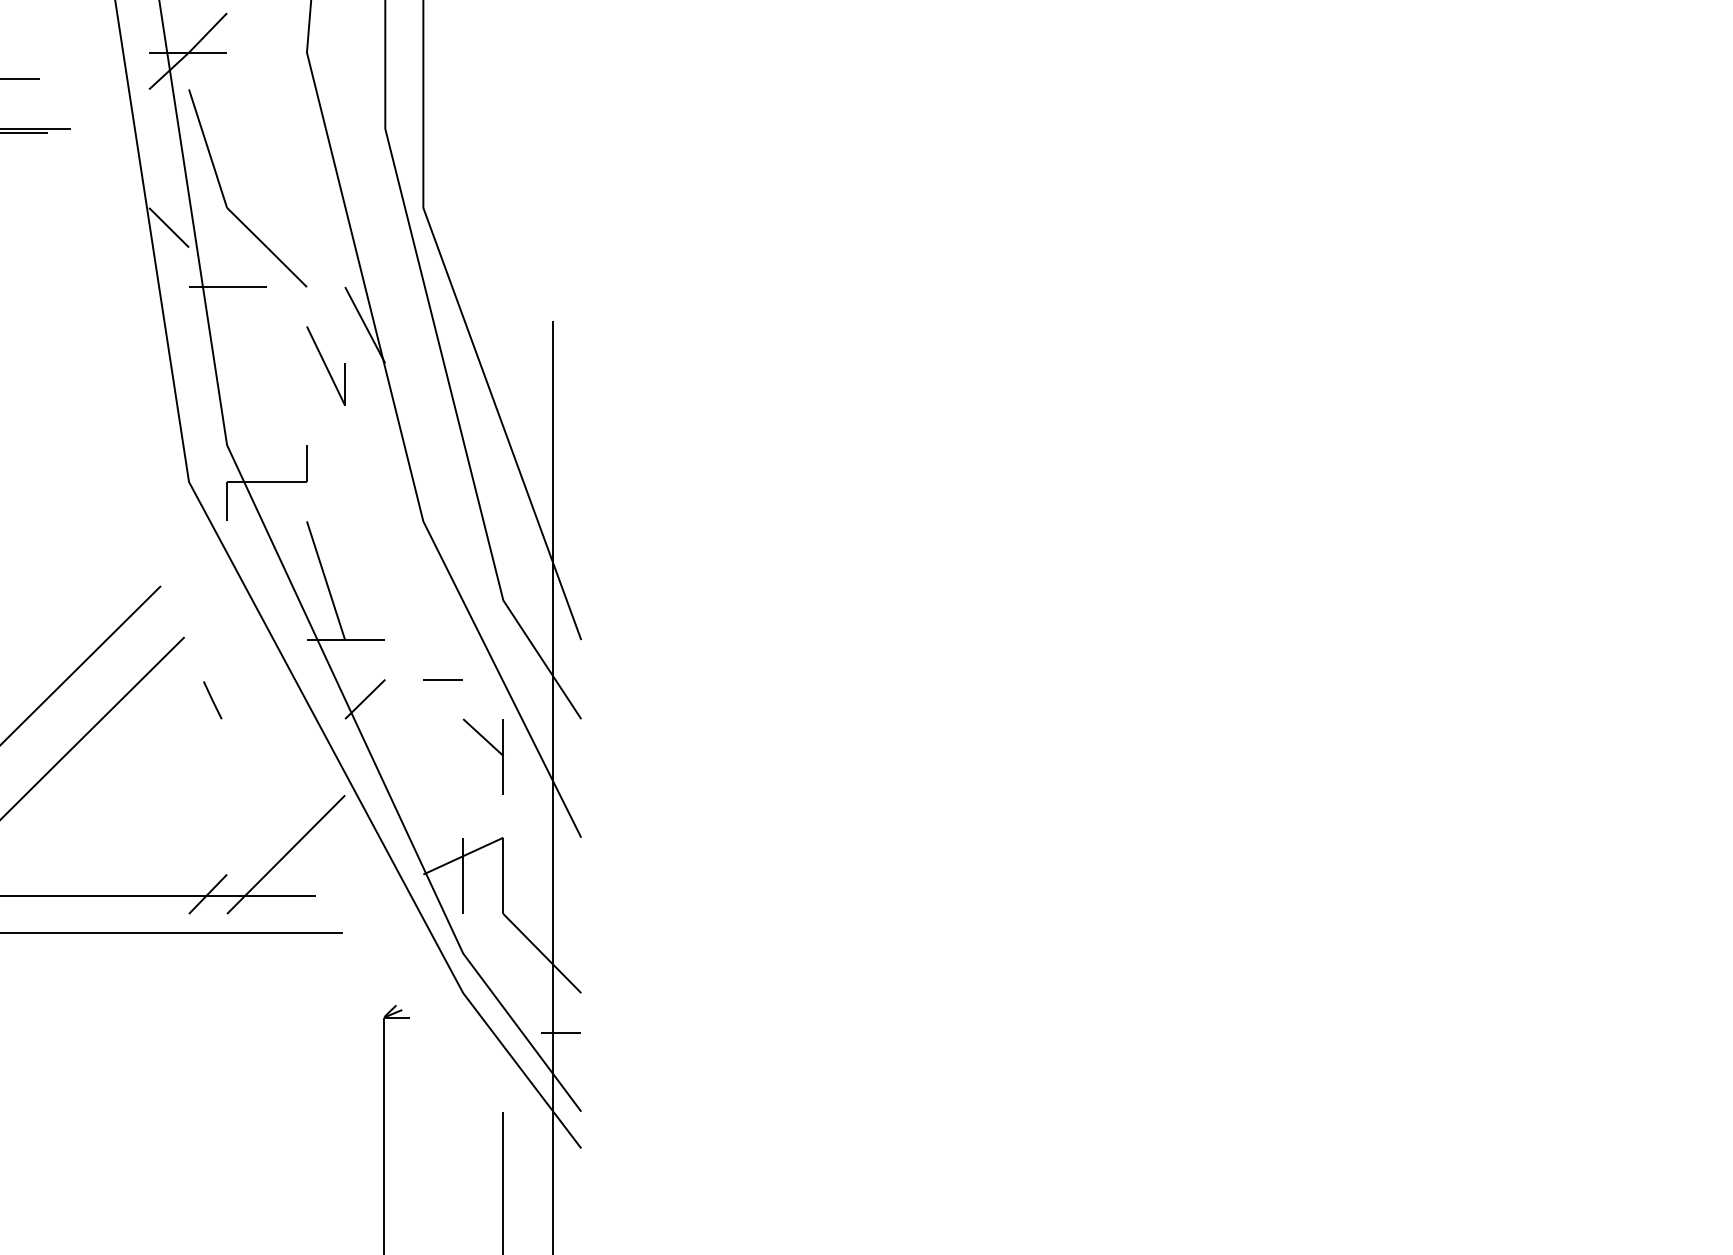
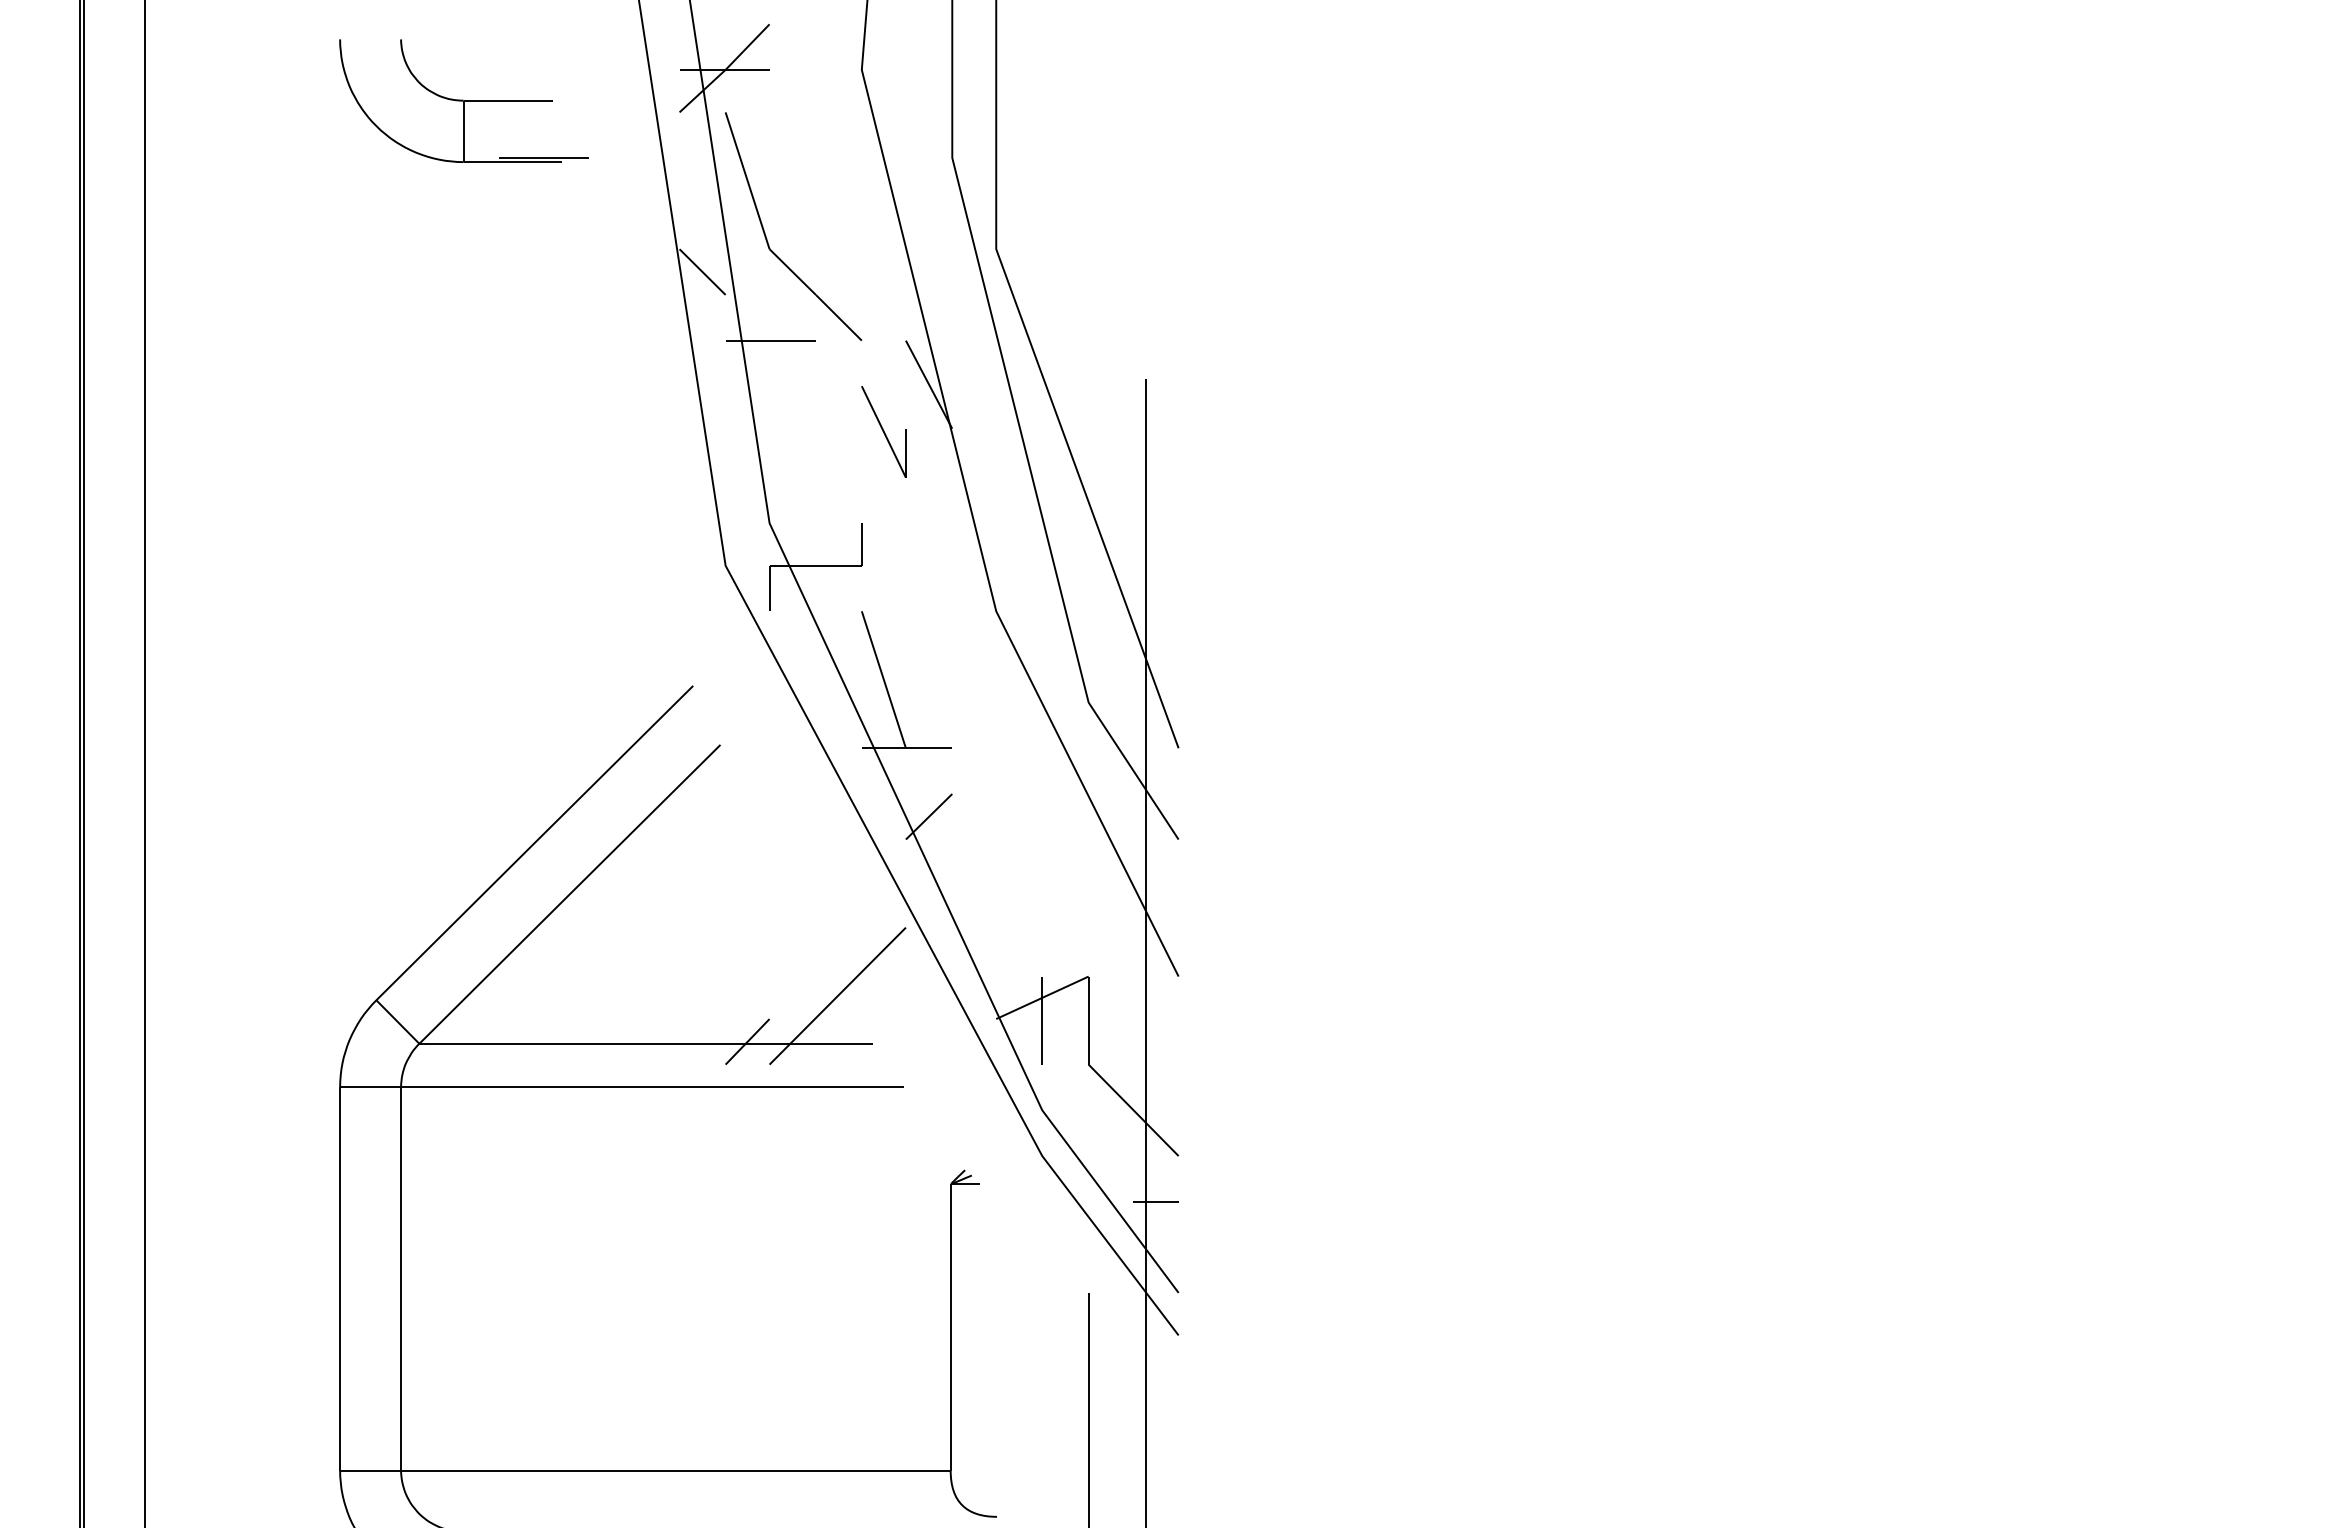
line: (442, 679) -> (1018, 793), removed
line: (212, 700) -> (752, 817), removed
part: (492, 747) -> (1076, 872), removed

